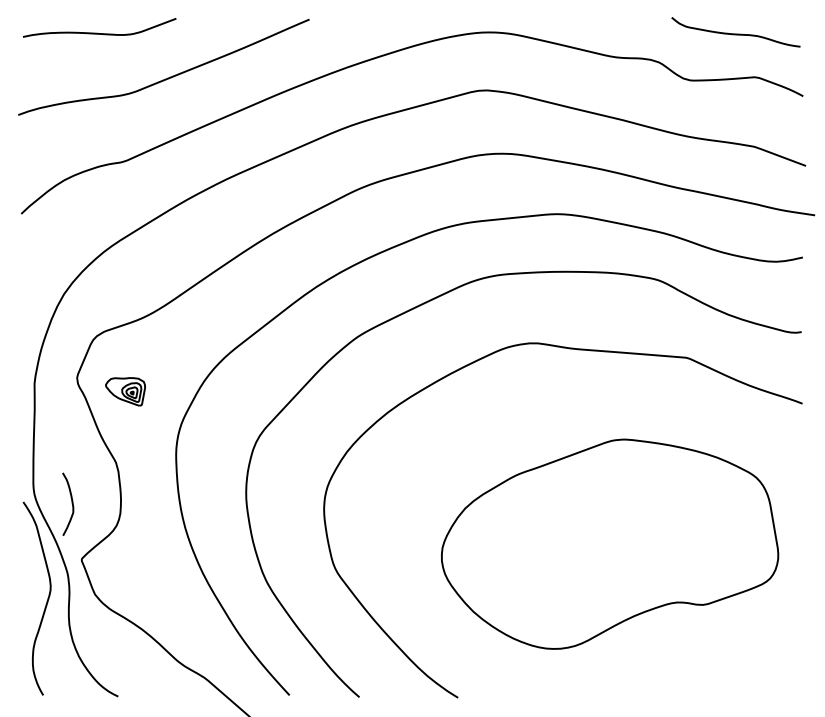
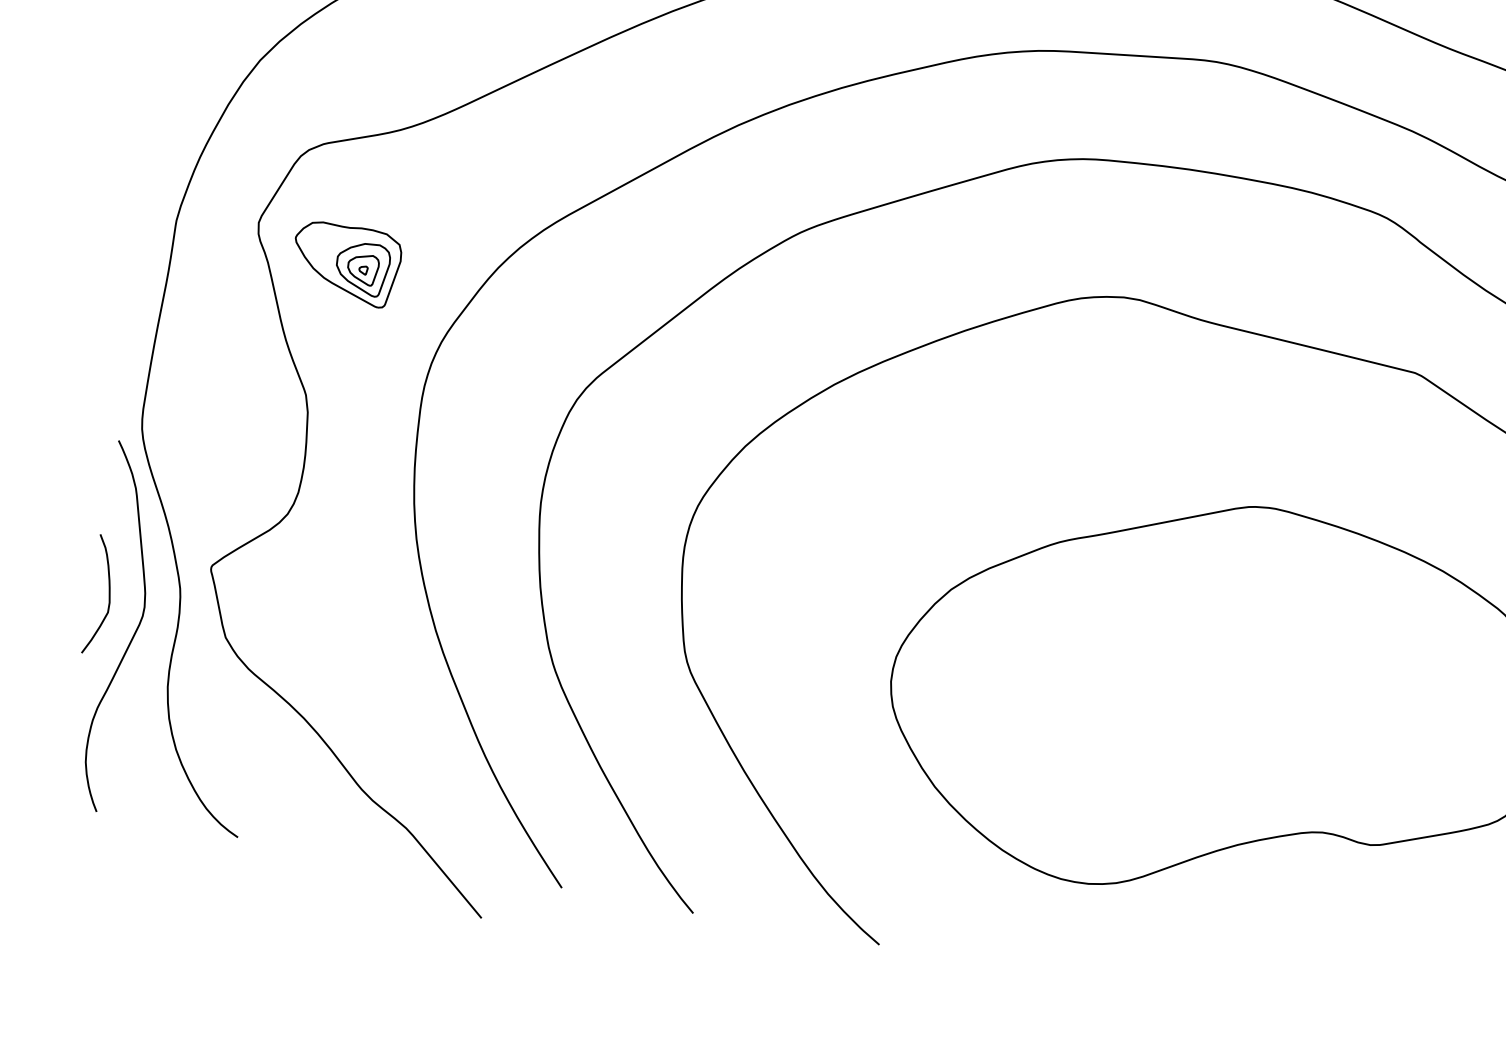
part: (125, 391) -> (345, 263), size x1.43
curve: (71, 503) -> (107, 594), moved

